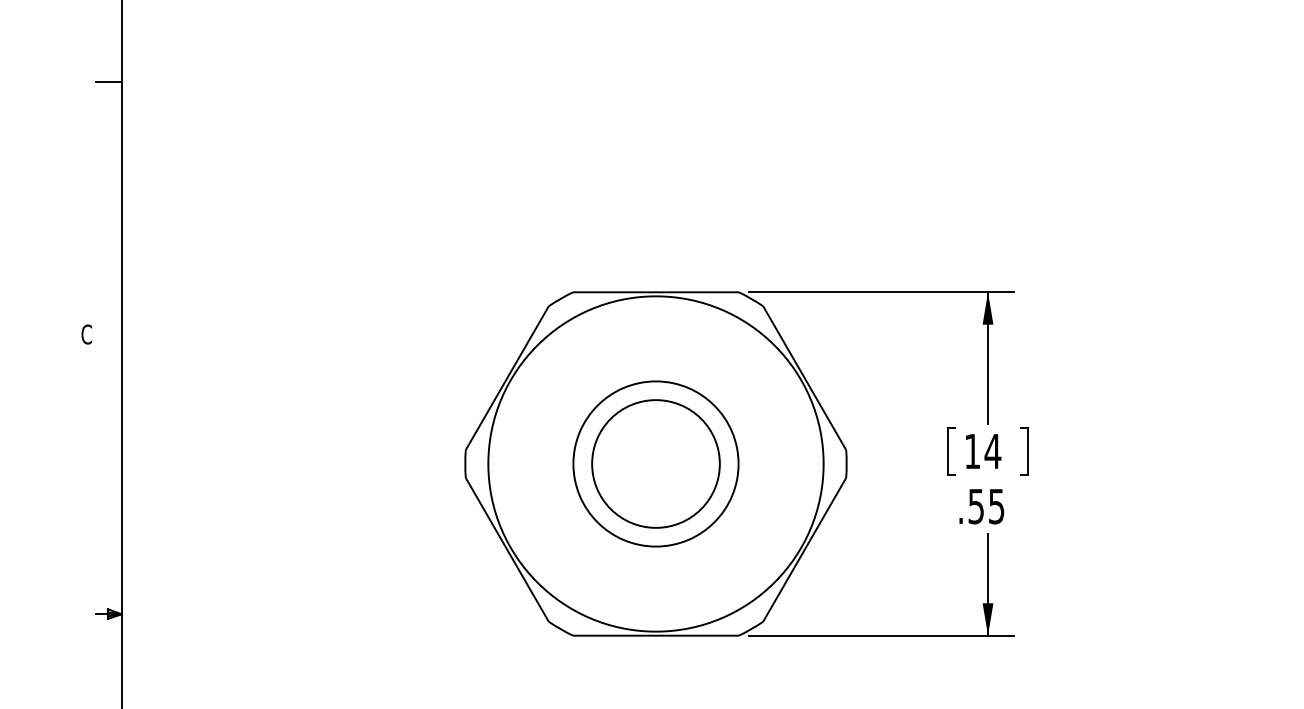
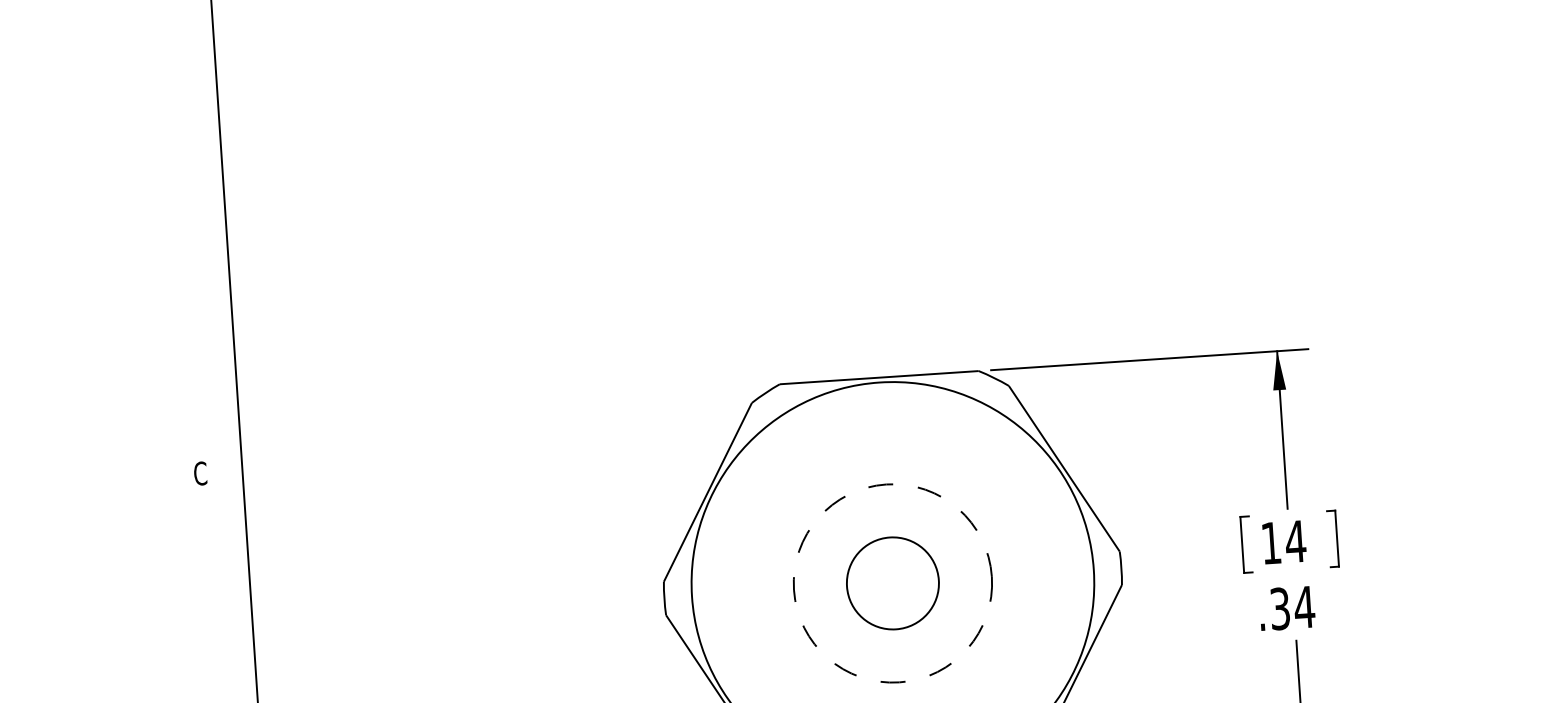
line: (108, 81) -> (206, 168), removed
circle: (655, 463) -> (892, 582), size x0.6
circle: (655, 463) -> (892, 582), solid -> dashed
text: (987, 506) -> (1293, 607), .55 -> .34

